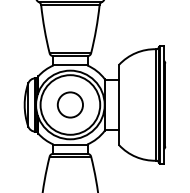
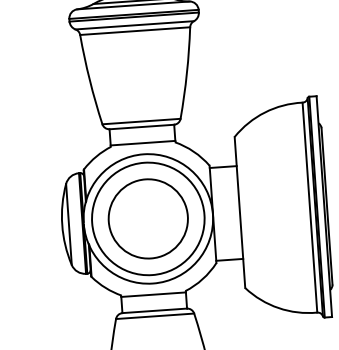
circle: (70, 104) -> (148, 217), size x1.67

